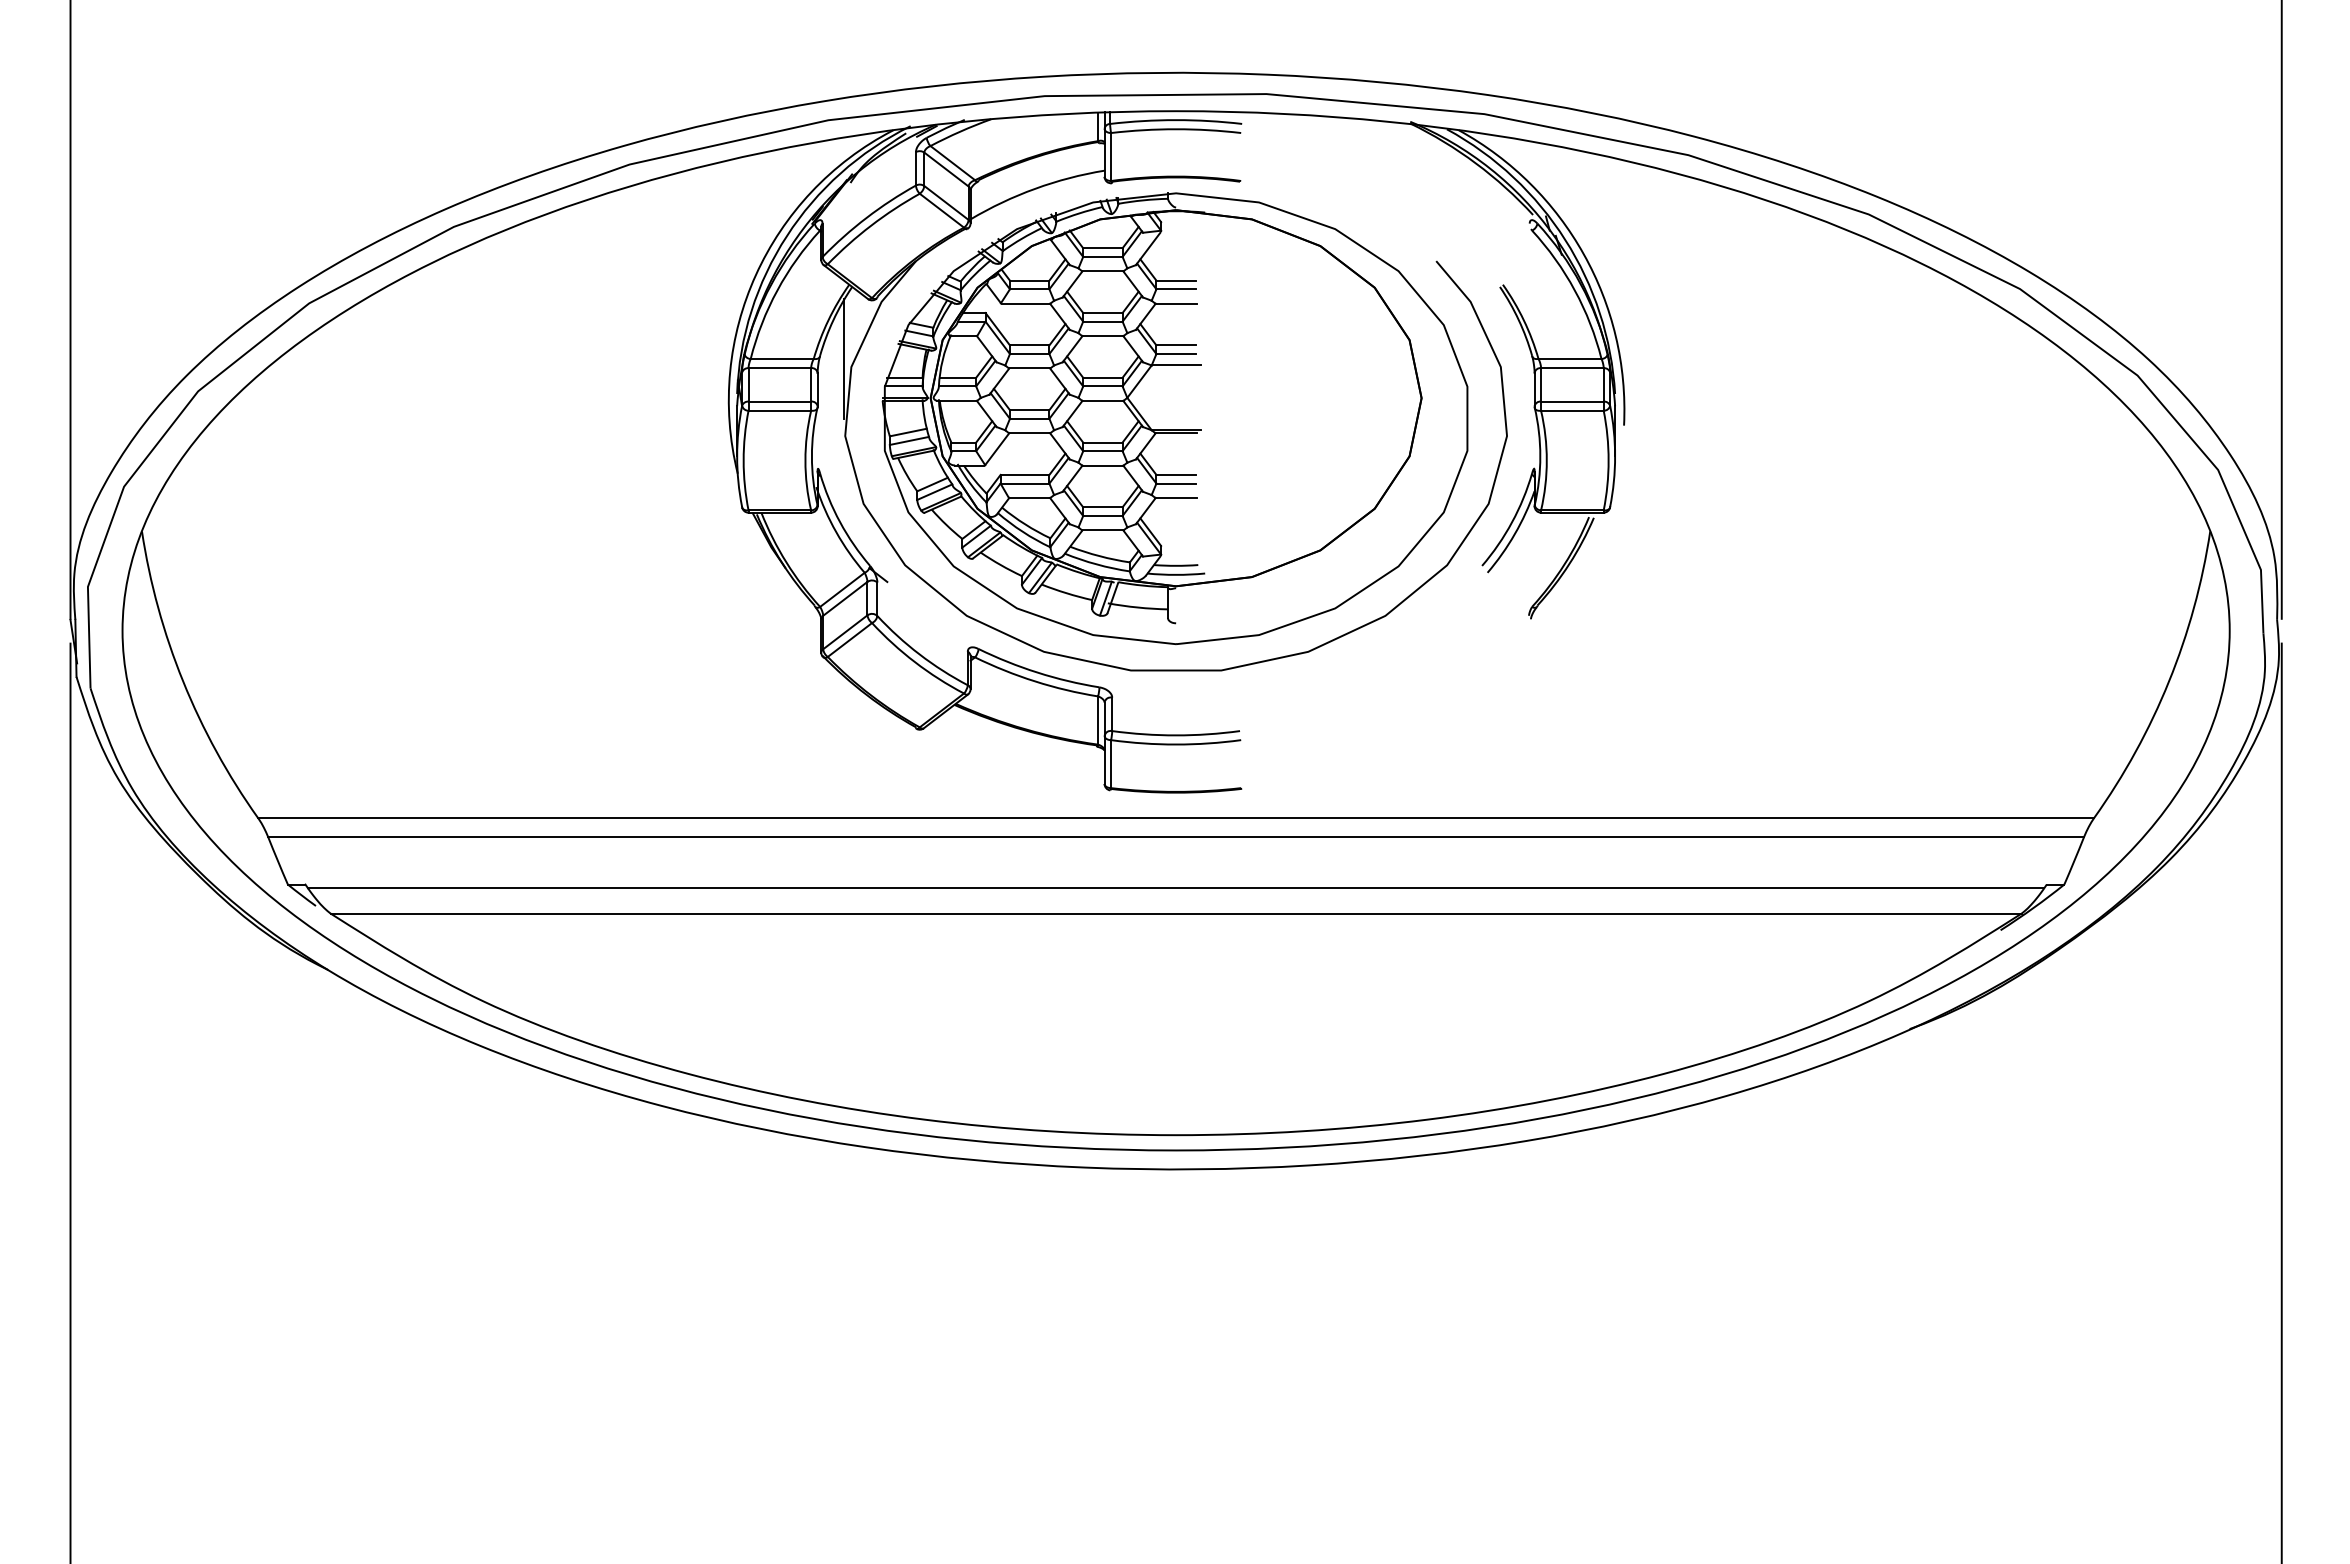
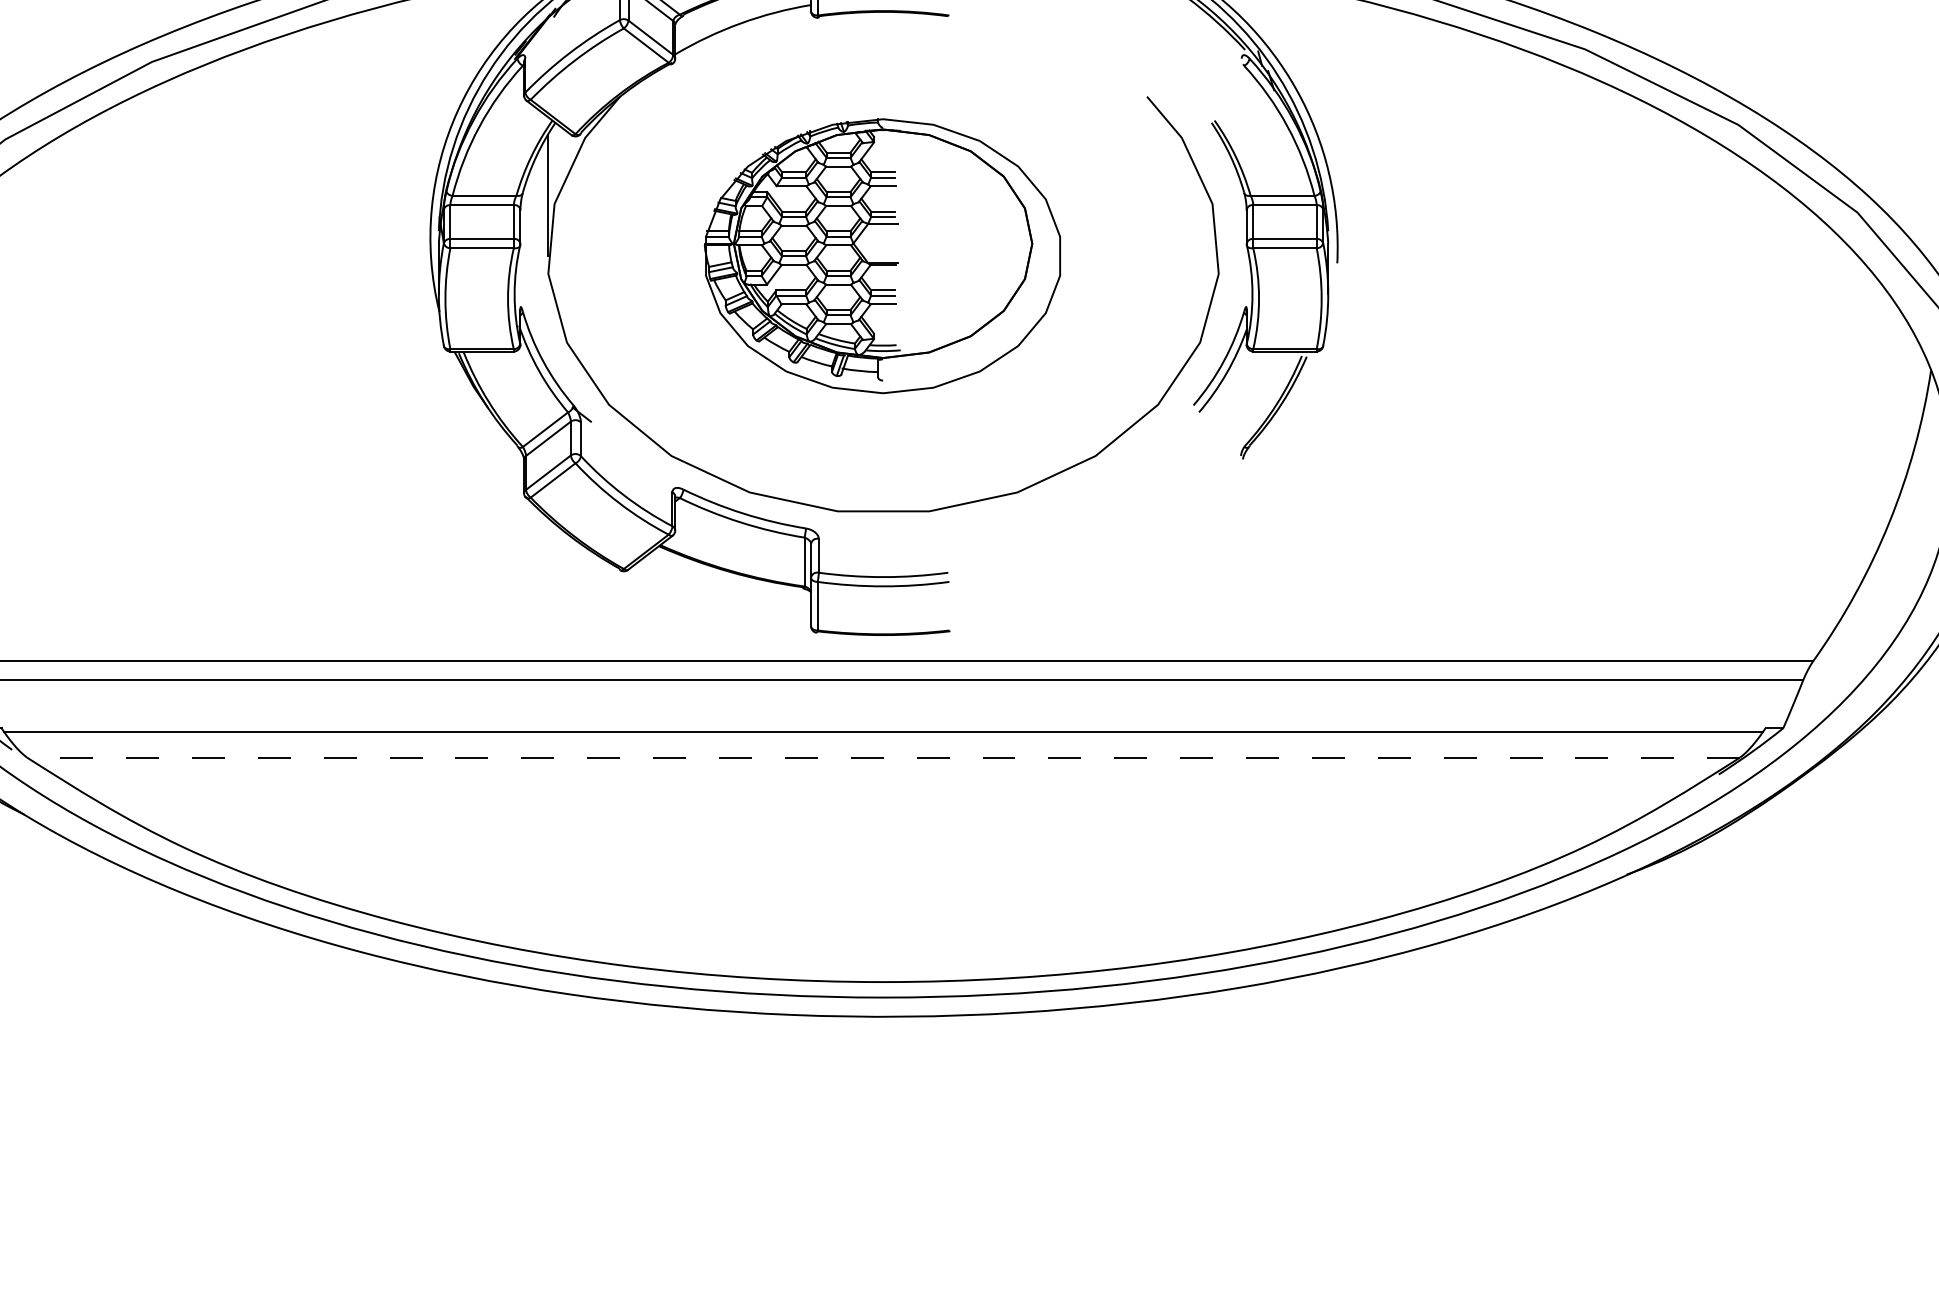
part: (1174, 418) -> (881, 256), size x0.6
line: (1176, 913) -> (883, 757), solid -> dashed

